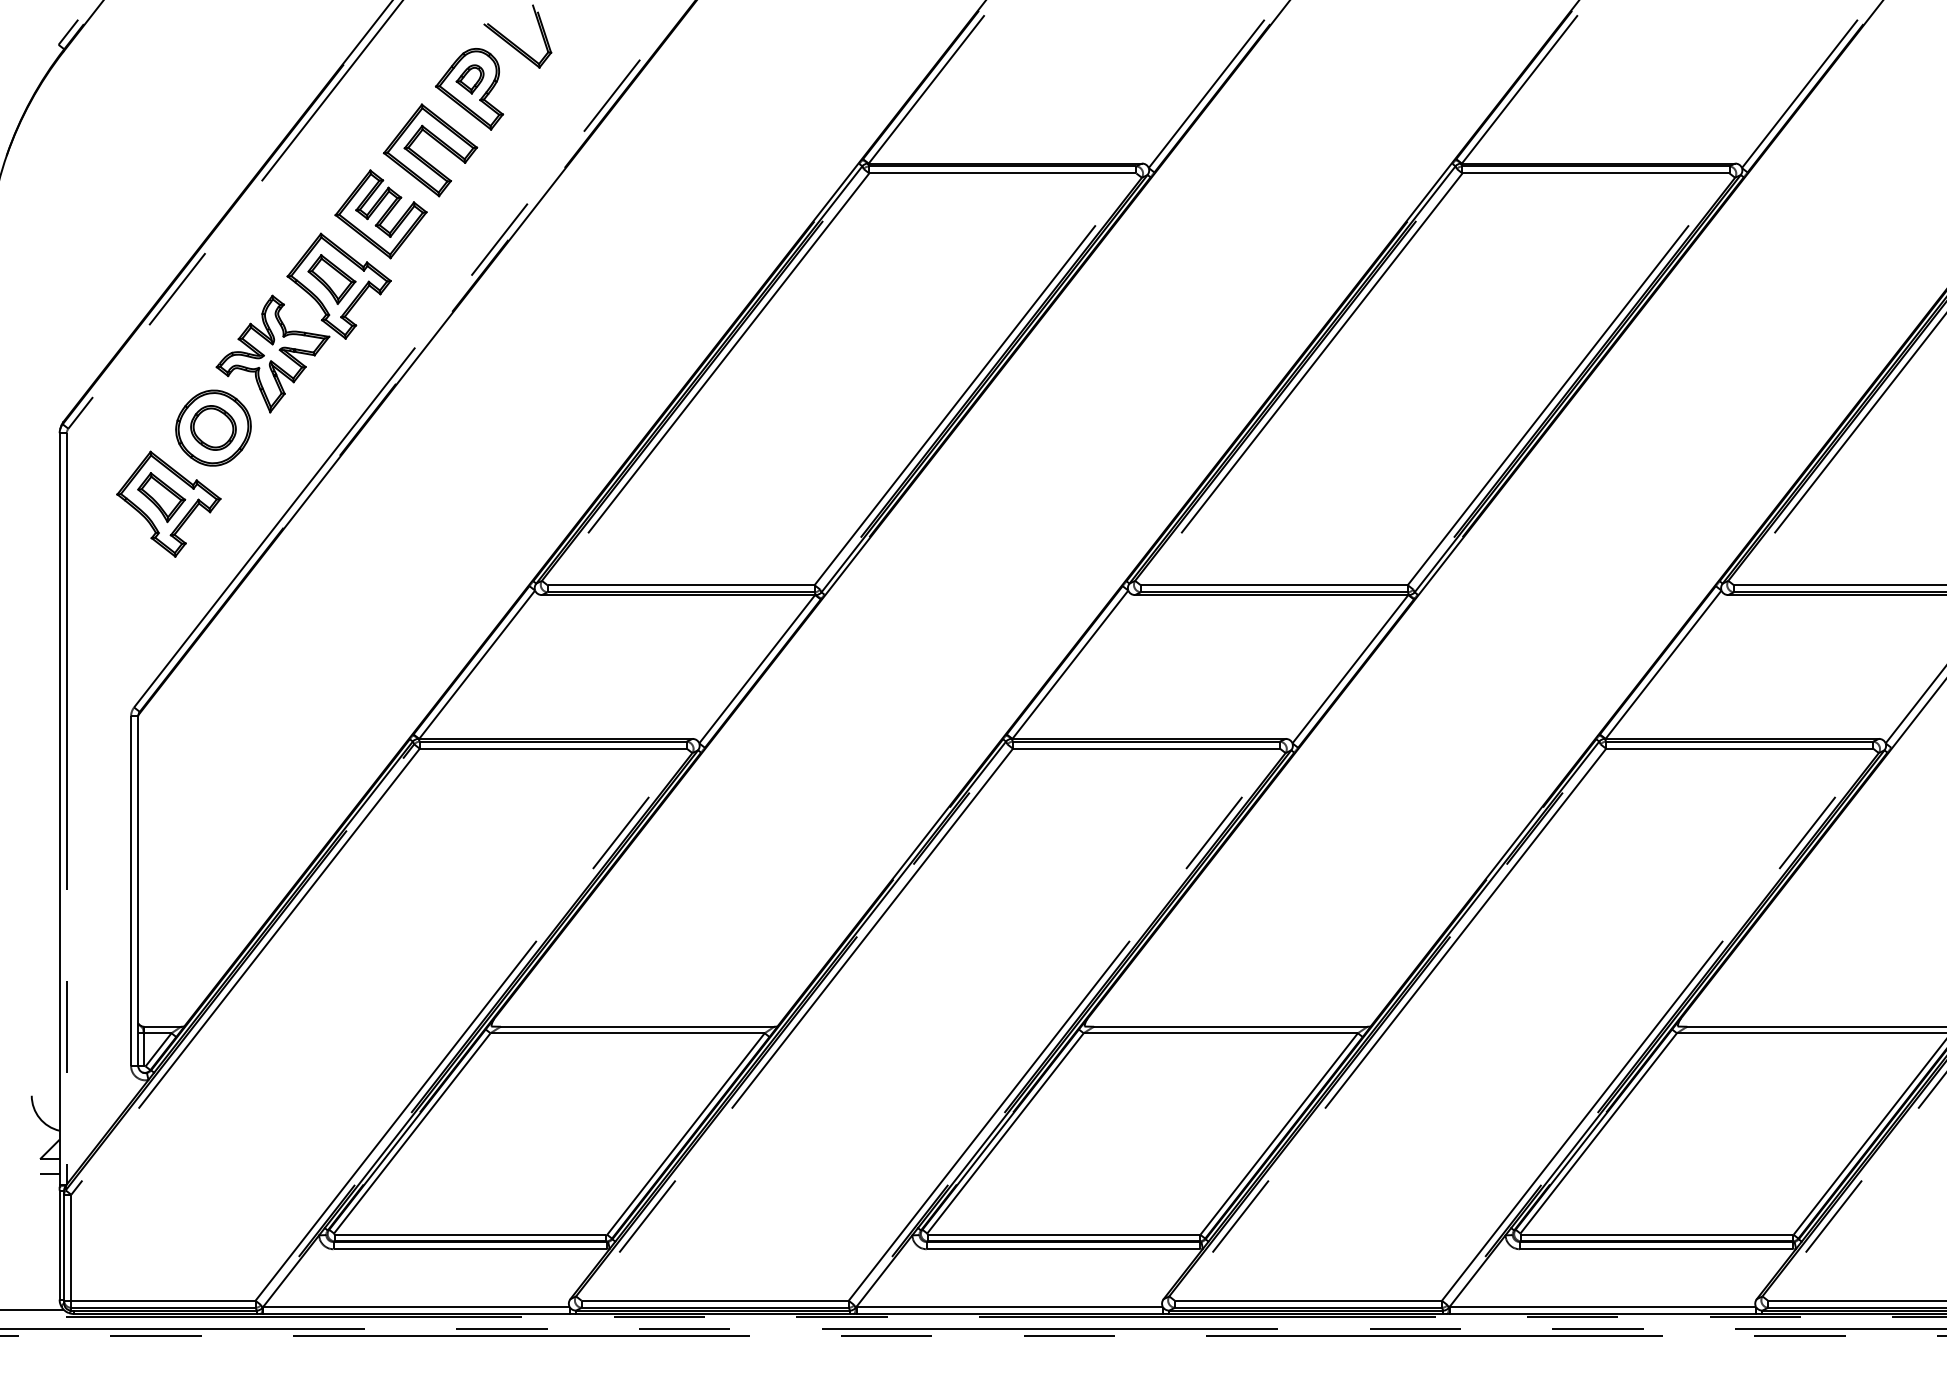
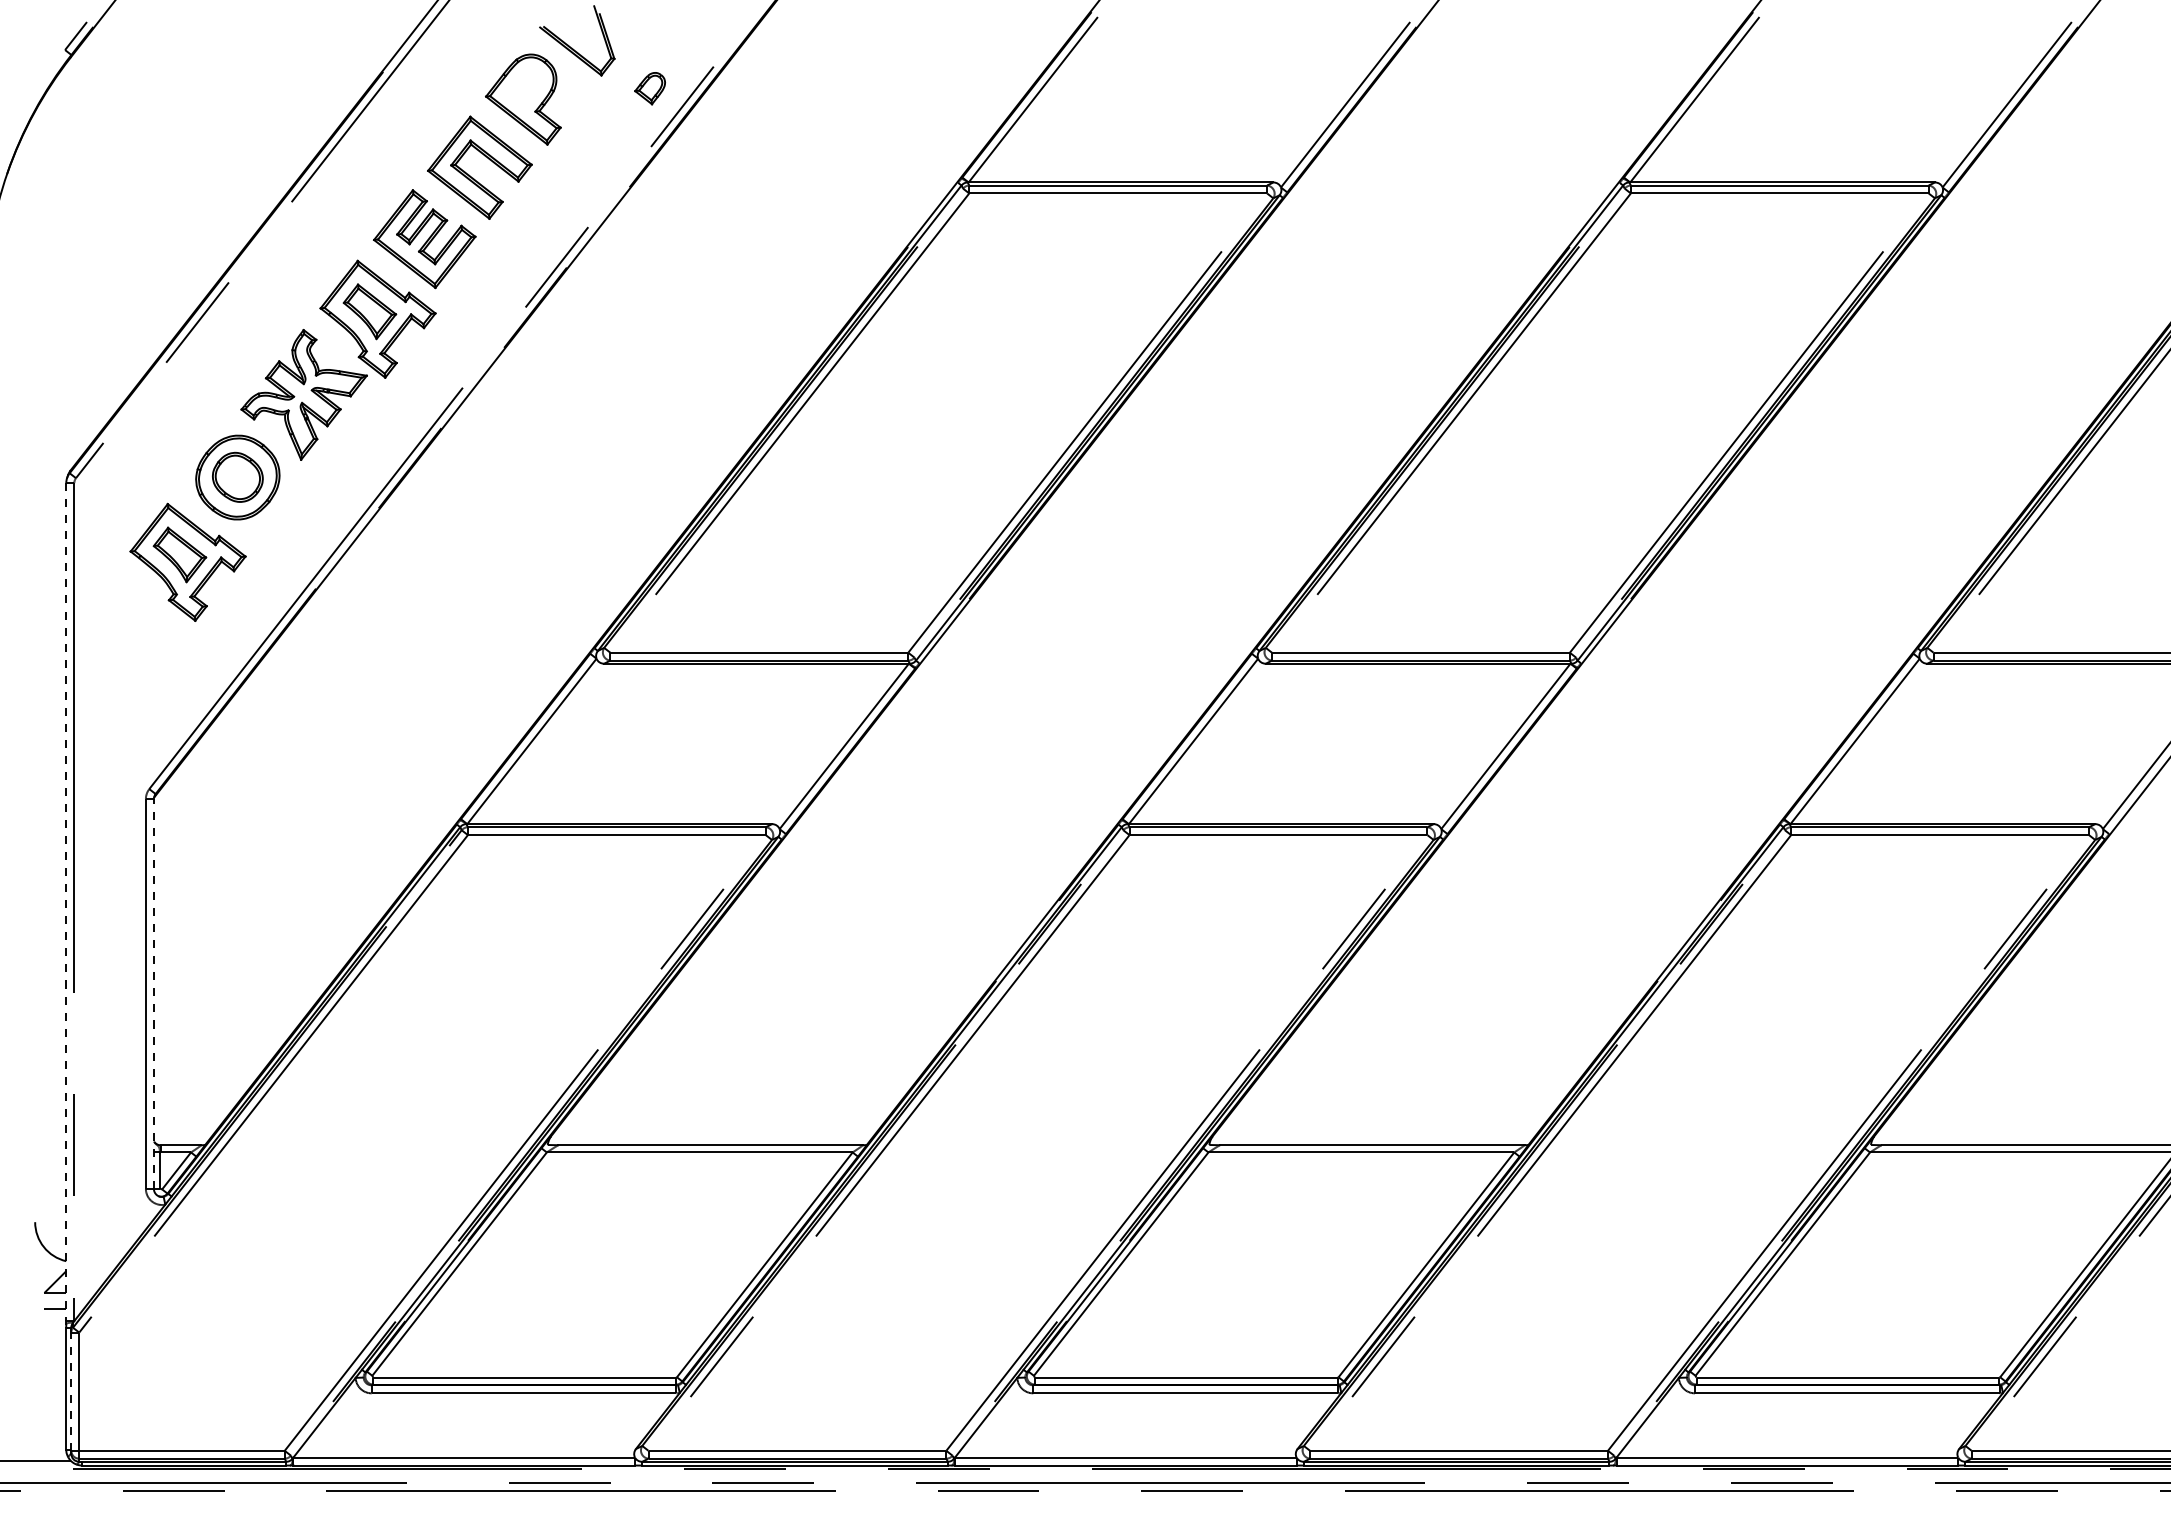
part: (469, 79) -> (649, 88), moved
line: (59, 809) -> (66, 902), solid -> dashed
line: (137, 891) -> (153, 994), solid -> dashed
line: (64, 1247) -> (71, 1391), solid -> dashed

